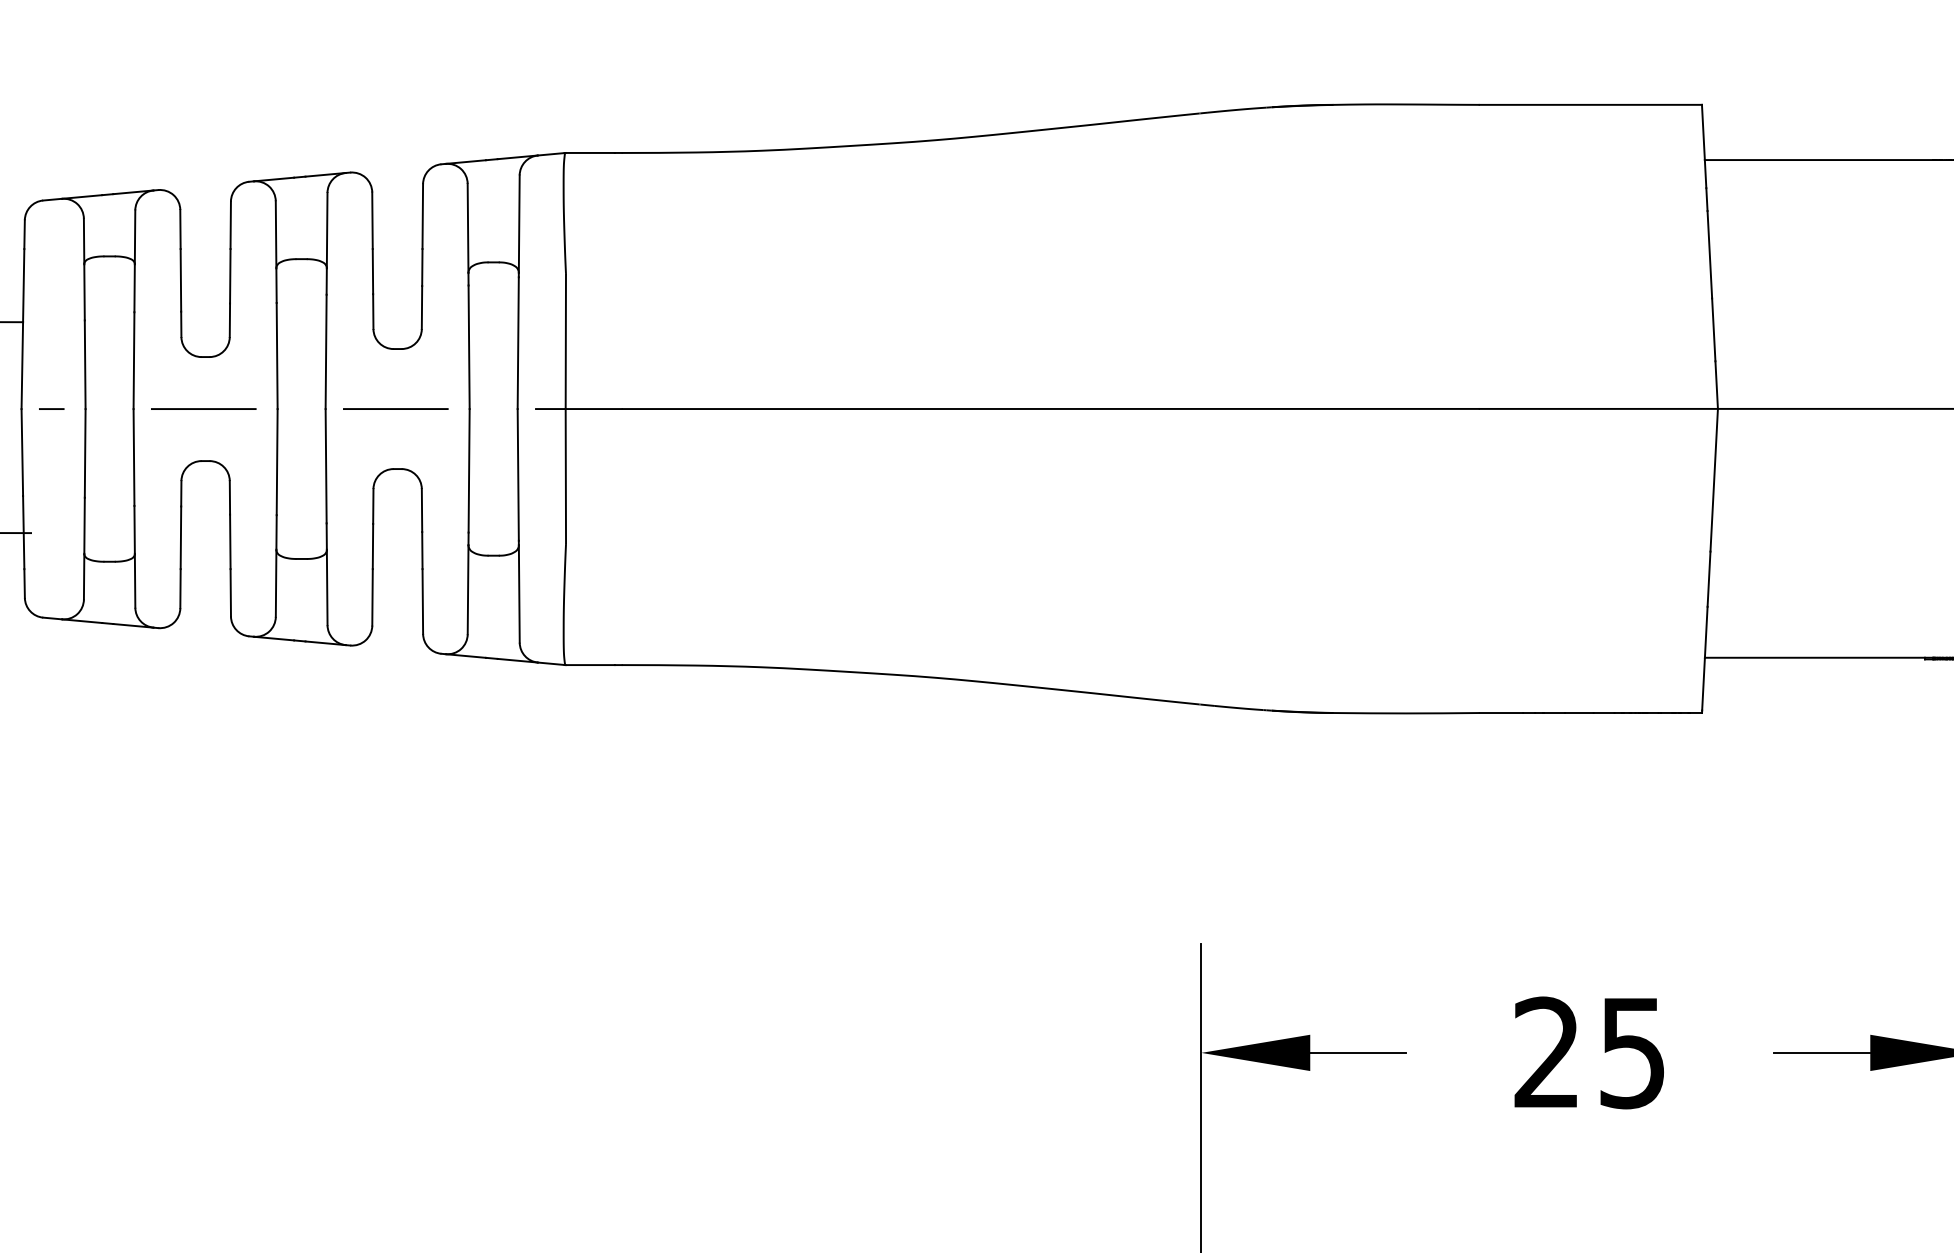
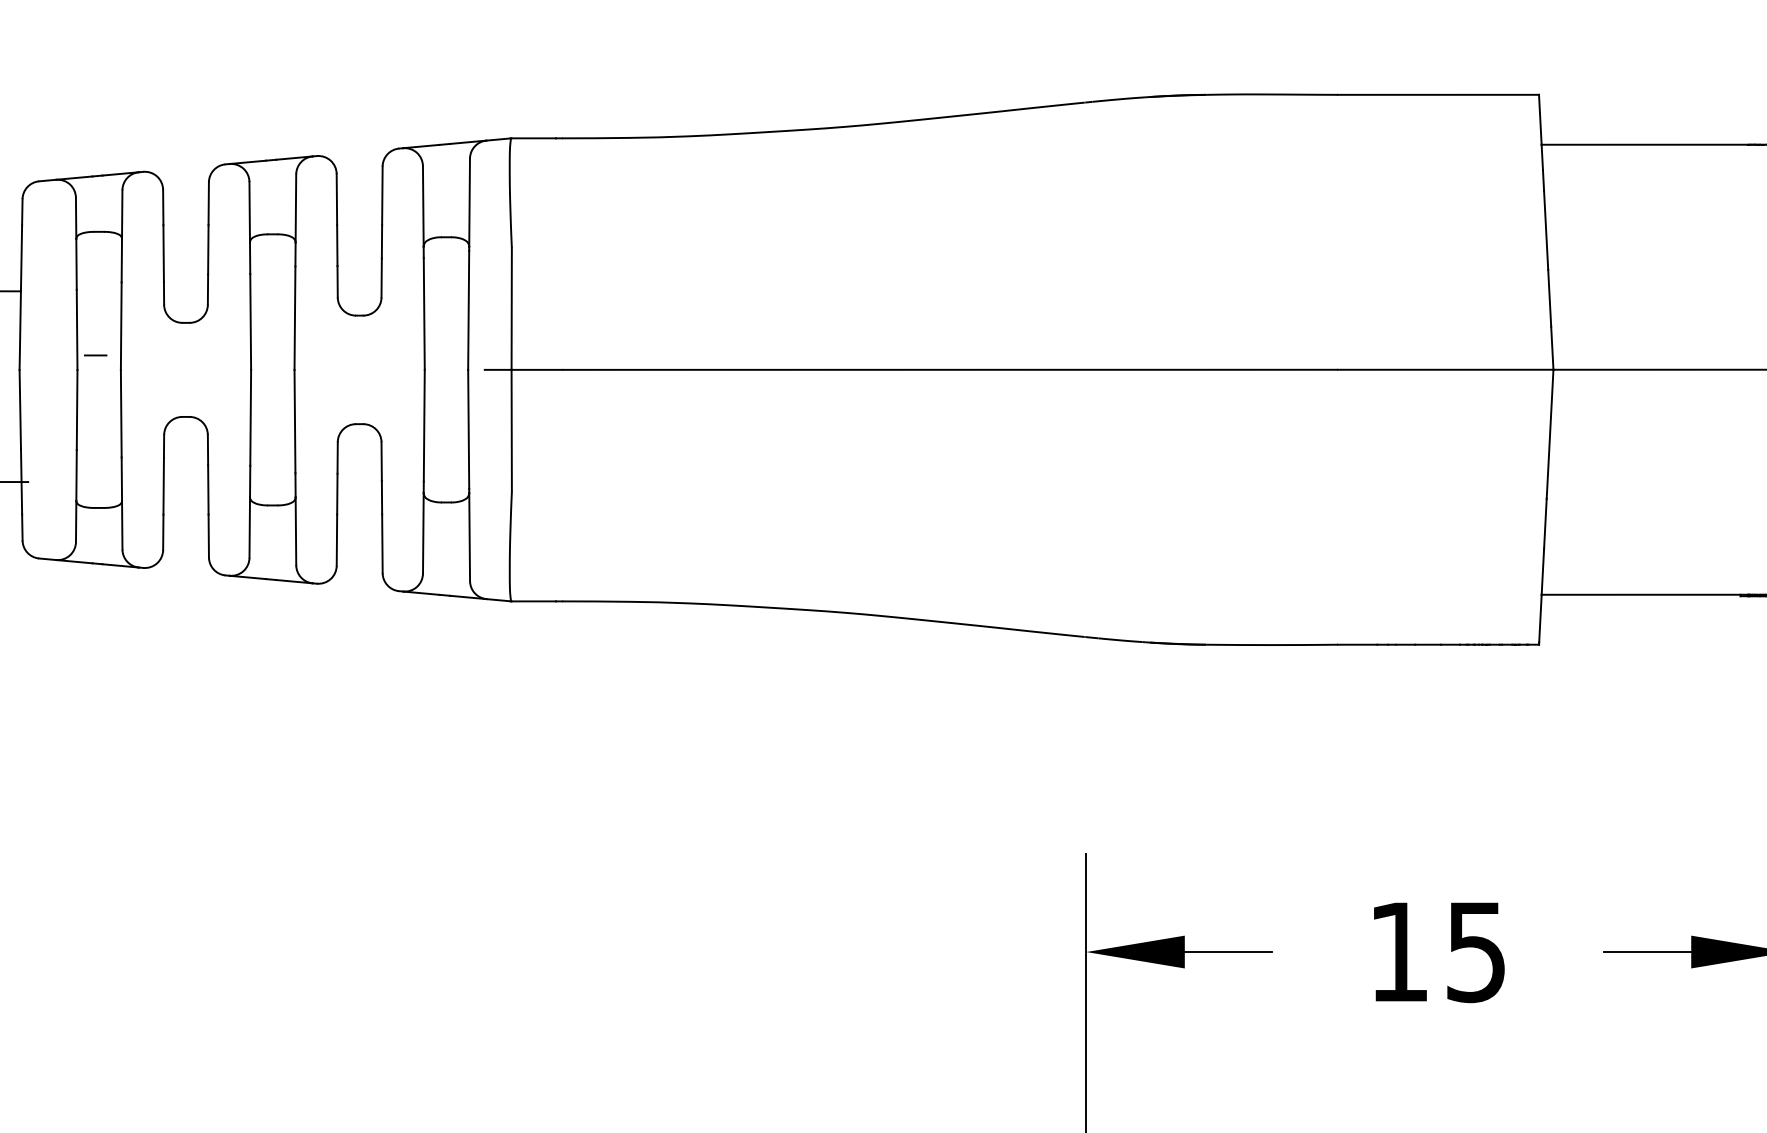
line: (51, 408) -> (95, 354), moved
line: (203, 409) -> (184, 370), removed
line: (395, 409) -> (357, 370), removed
text: (1545, 1051) -> (1397, 950), 25 -> 15

